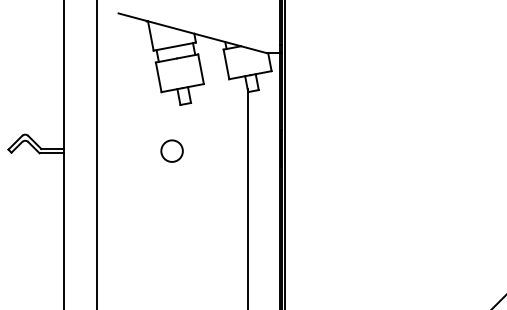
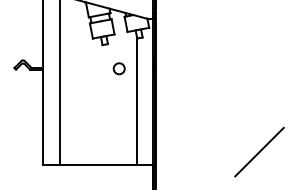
circle: (170, 150) -> (118, 68), moved

